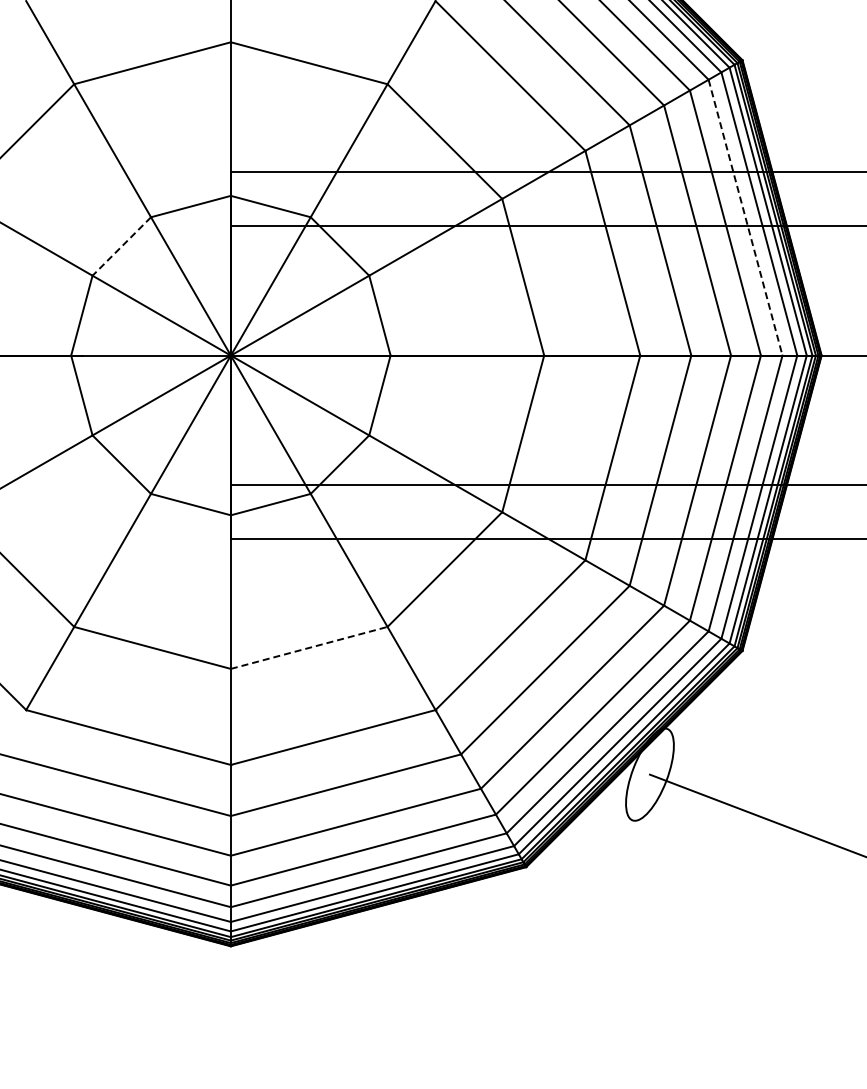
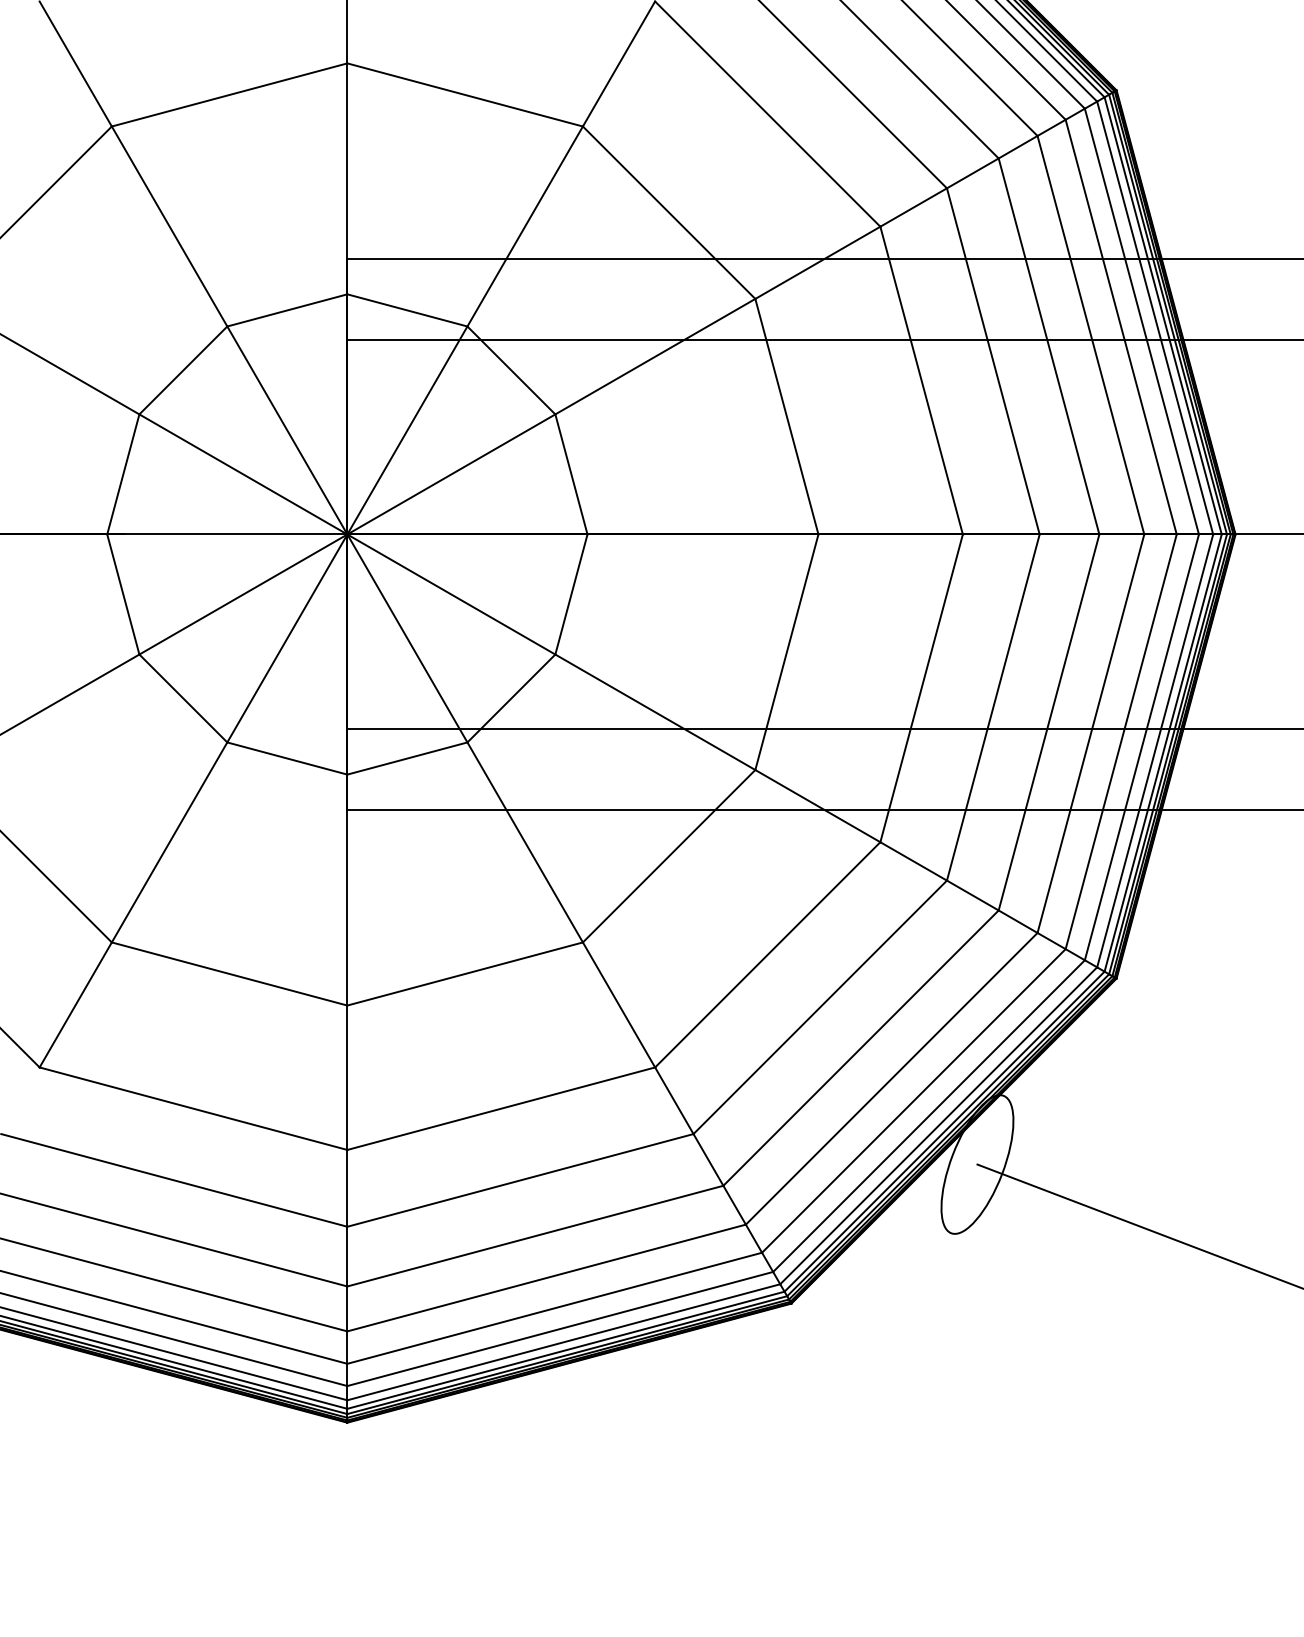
line: (745, 217) -> (1121, 326), dashed -> solid
line: (121, 246) -> (182, 370), dashed -> solid
line: (309, 647) -> (465, 973), dashed -> solid

